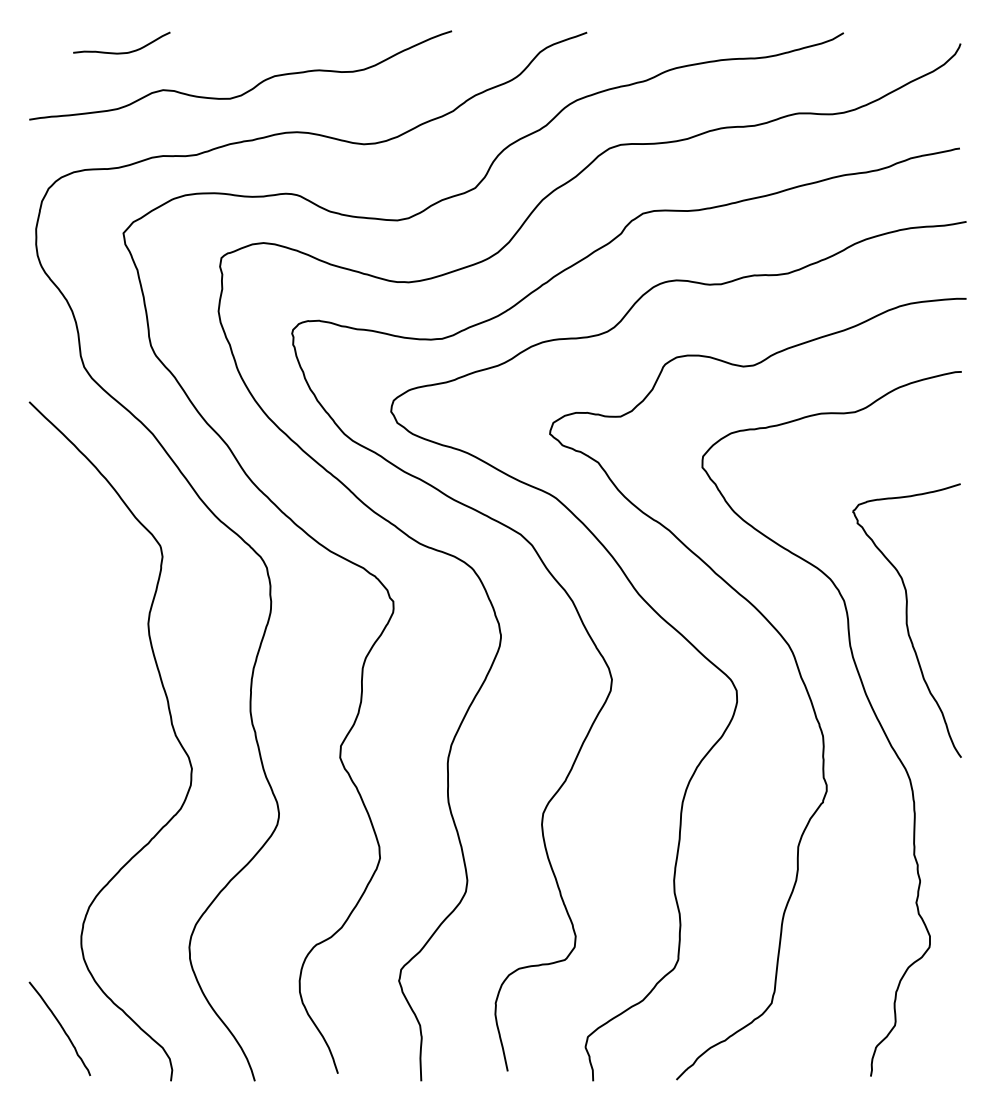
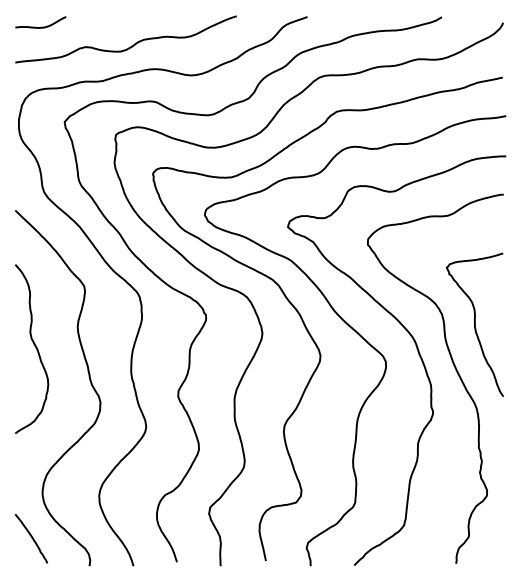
curve: (123, 50) -> (41, 26), moved
curve: (65, 661) -> (34, 346), added

